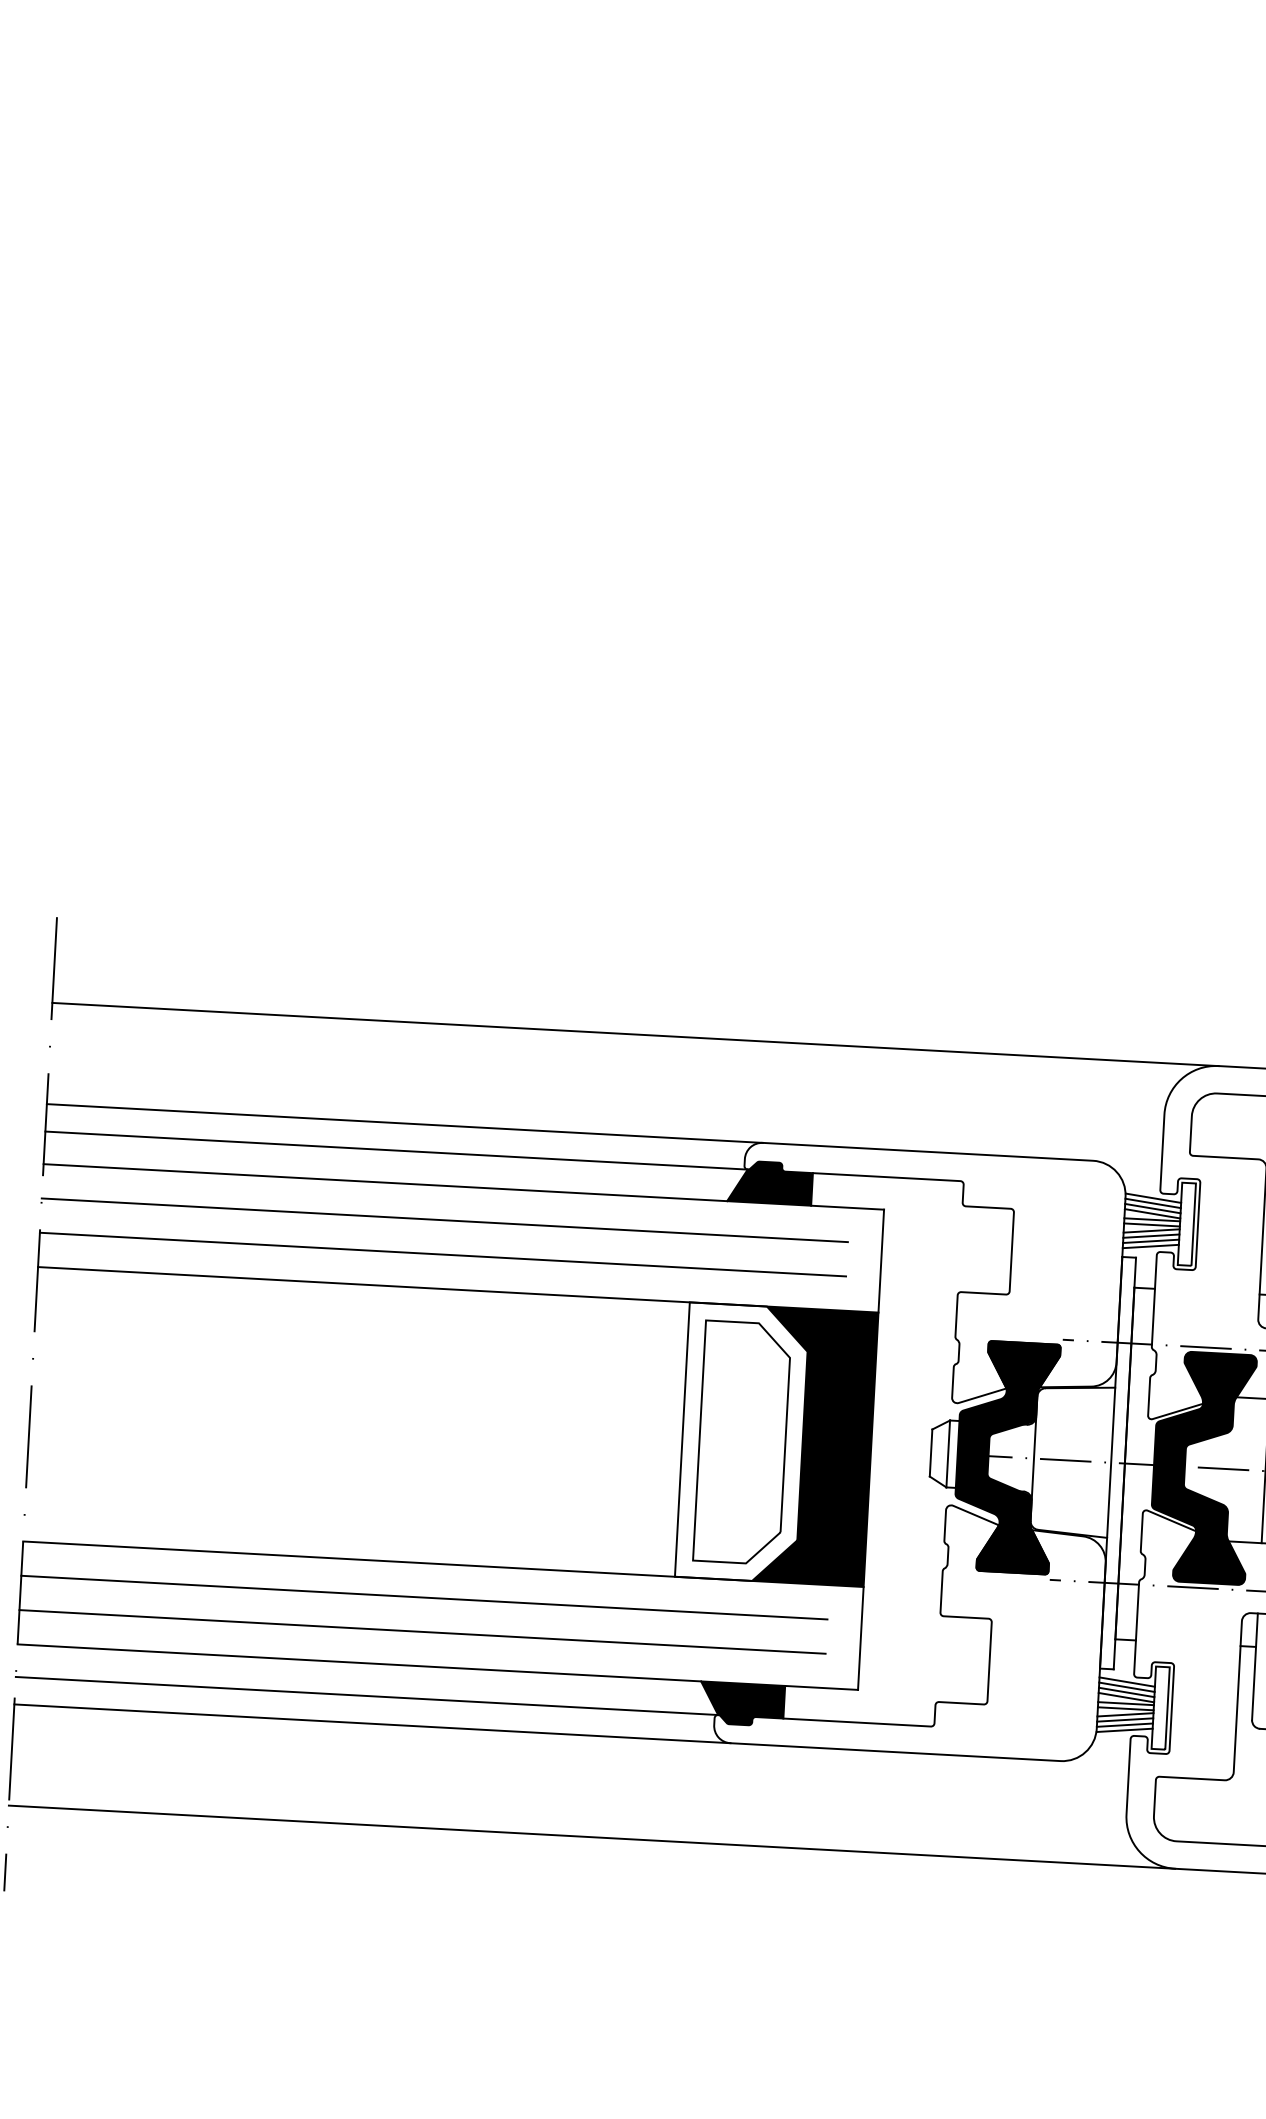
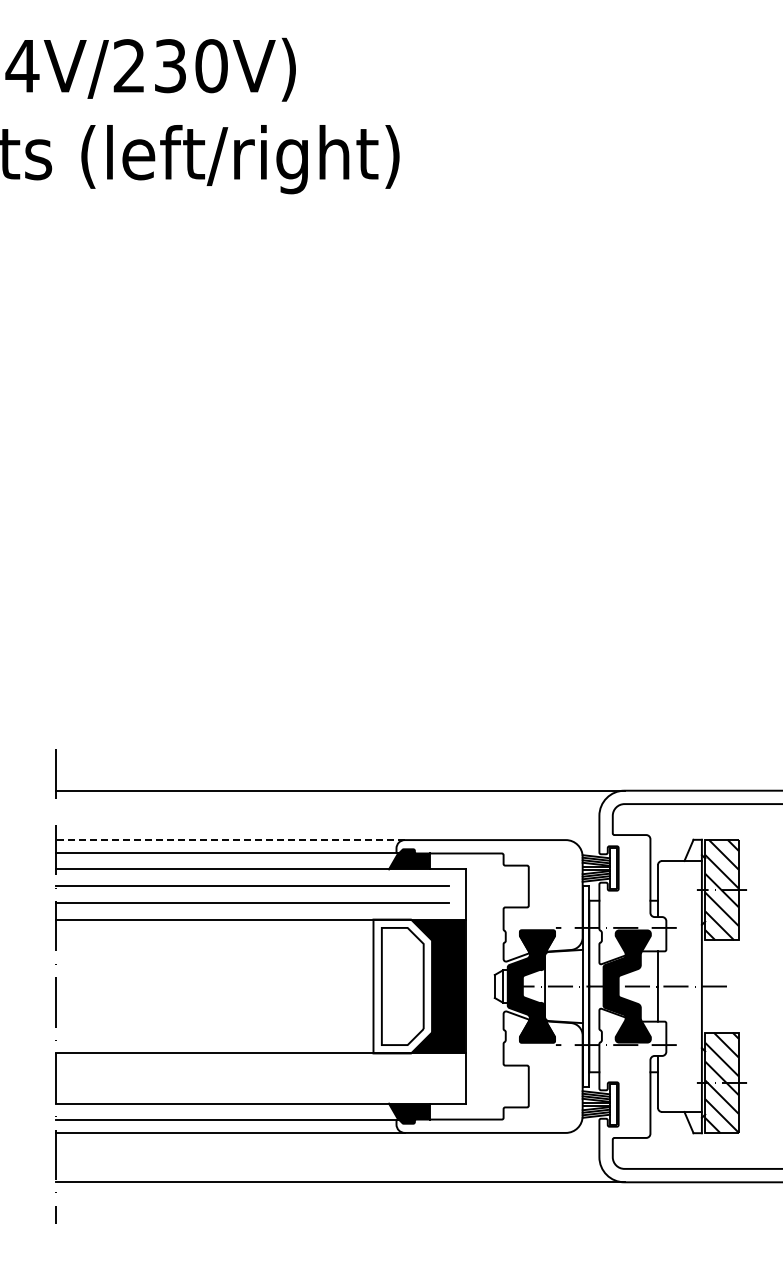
line: (405, 1124) -> (230, 840), solid -> dashed
line: (422, 1598) -> (251, 1070), removed
line: (421, 1630) -> (251, 1086), removed

